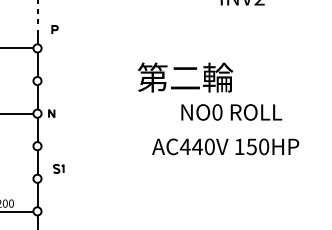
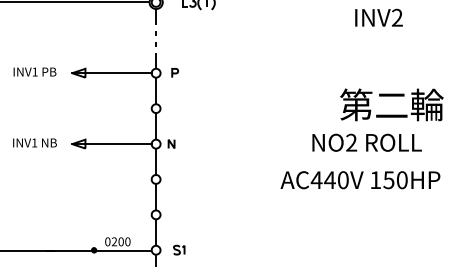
curve: (54, 29) -> (174, 72), moved
text: (185, 77) -> (391, 104), moved
text: (217, 112) -> (351, 142), NO0 -> NO2
part: (59, 168) -> (179, 249), moved

